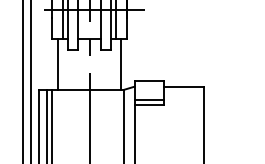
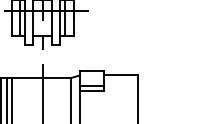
line: (57, 63) -> (15, 56), removed
line: (121, 63) -> (69, 56), removed

